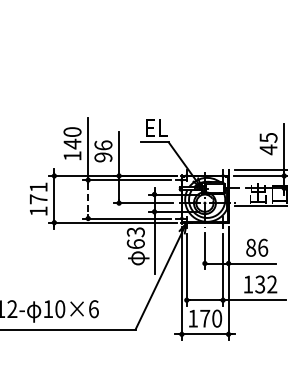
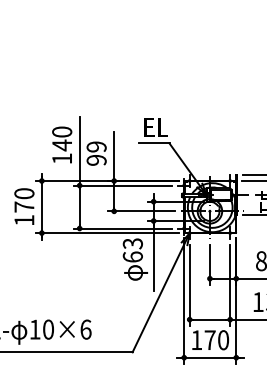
text: (103, 145) -> (96, 147), 96 -> 99
text: (38, 187) -> (24, 193), 171 -> 170
line: (88, 199) -> (80, 207), dashed -> solid

